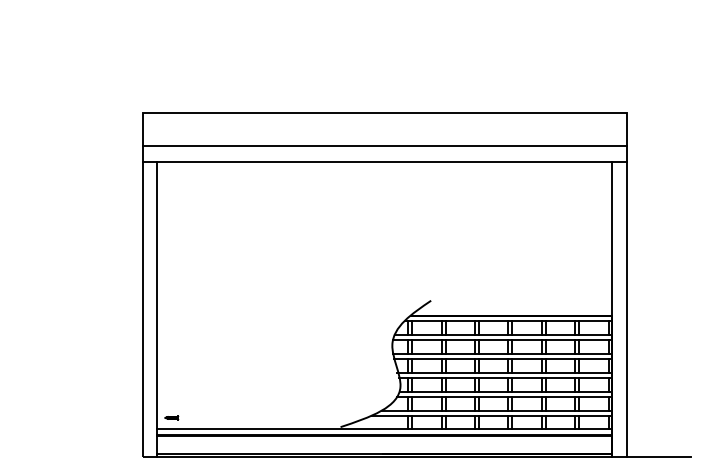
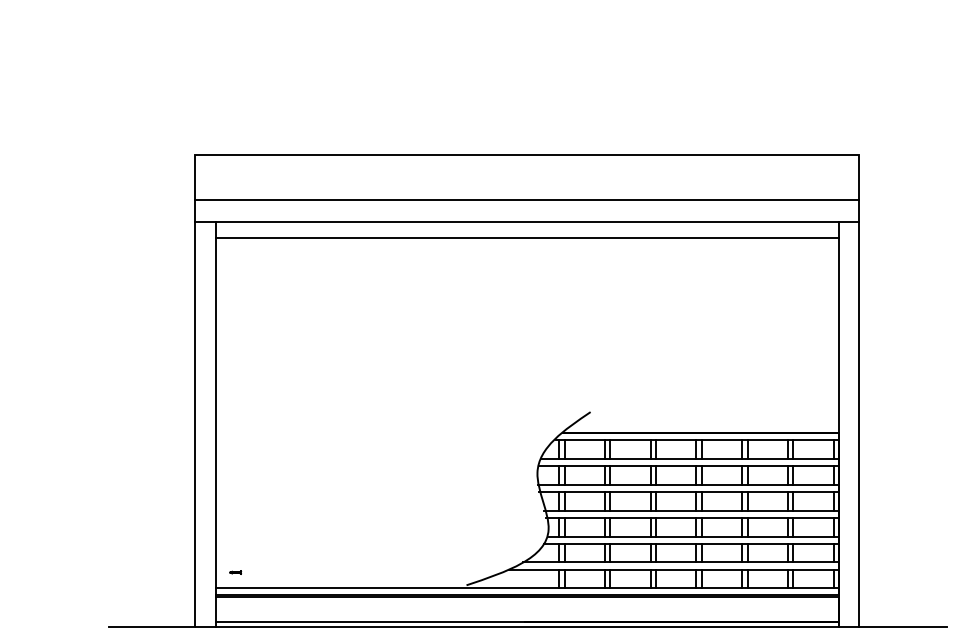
line: (384, 173) -> (526, 238), added
part: (171, 417) -> (235, 572), size x0.62
line: (111, 457) -> (152, 626), added

